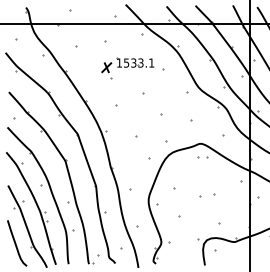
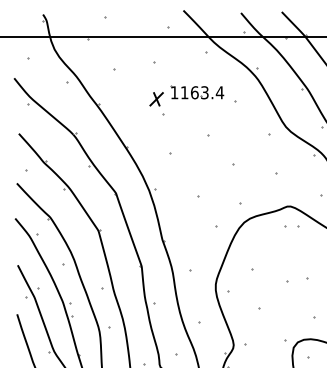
text: (139, 62) -> (202, 91), 1533.1 -> 1163.4

